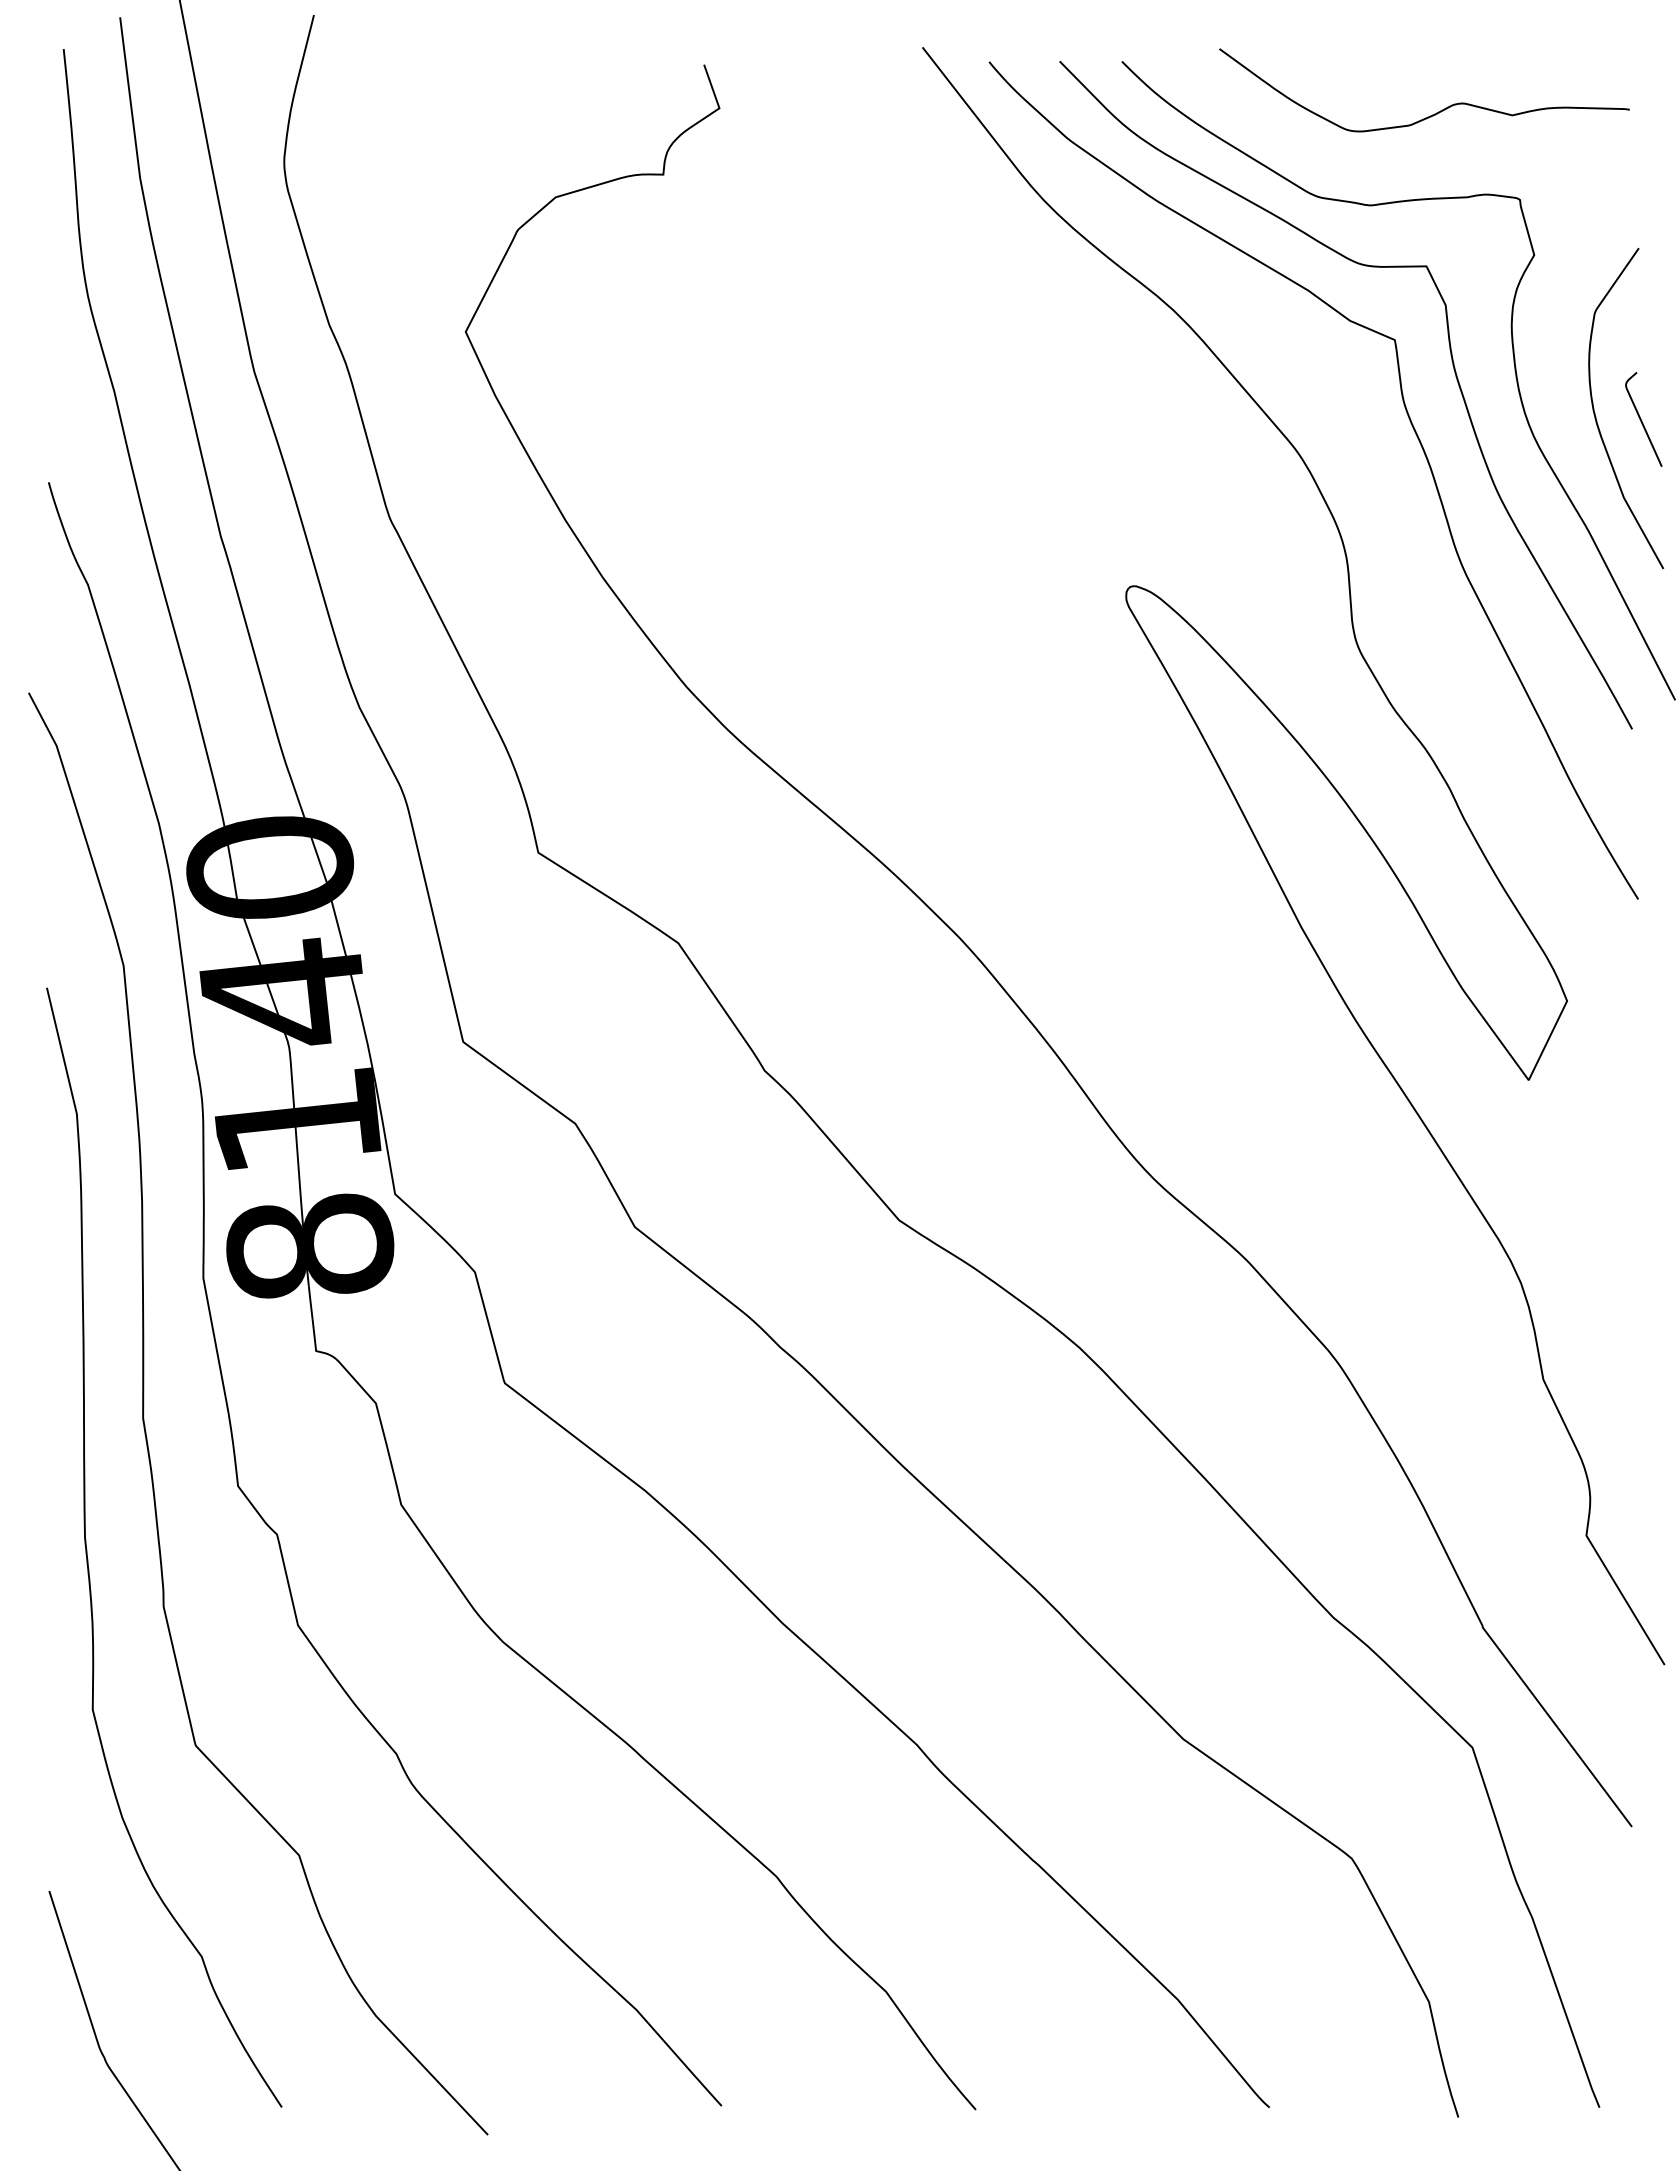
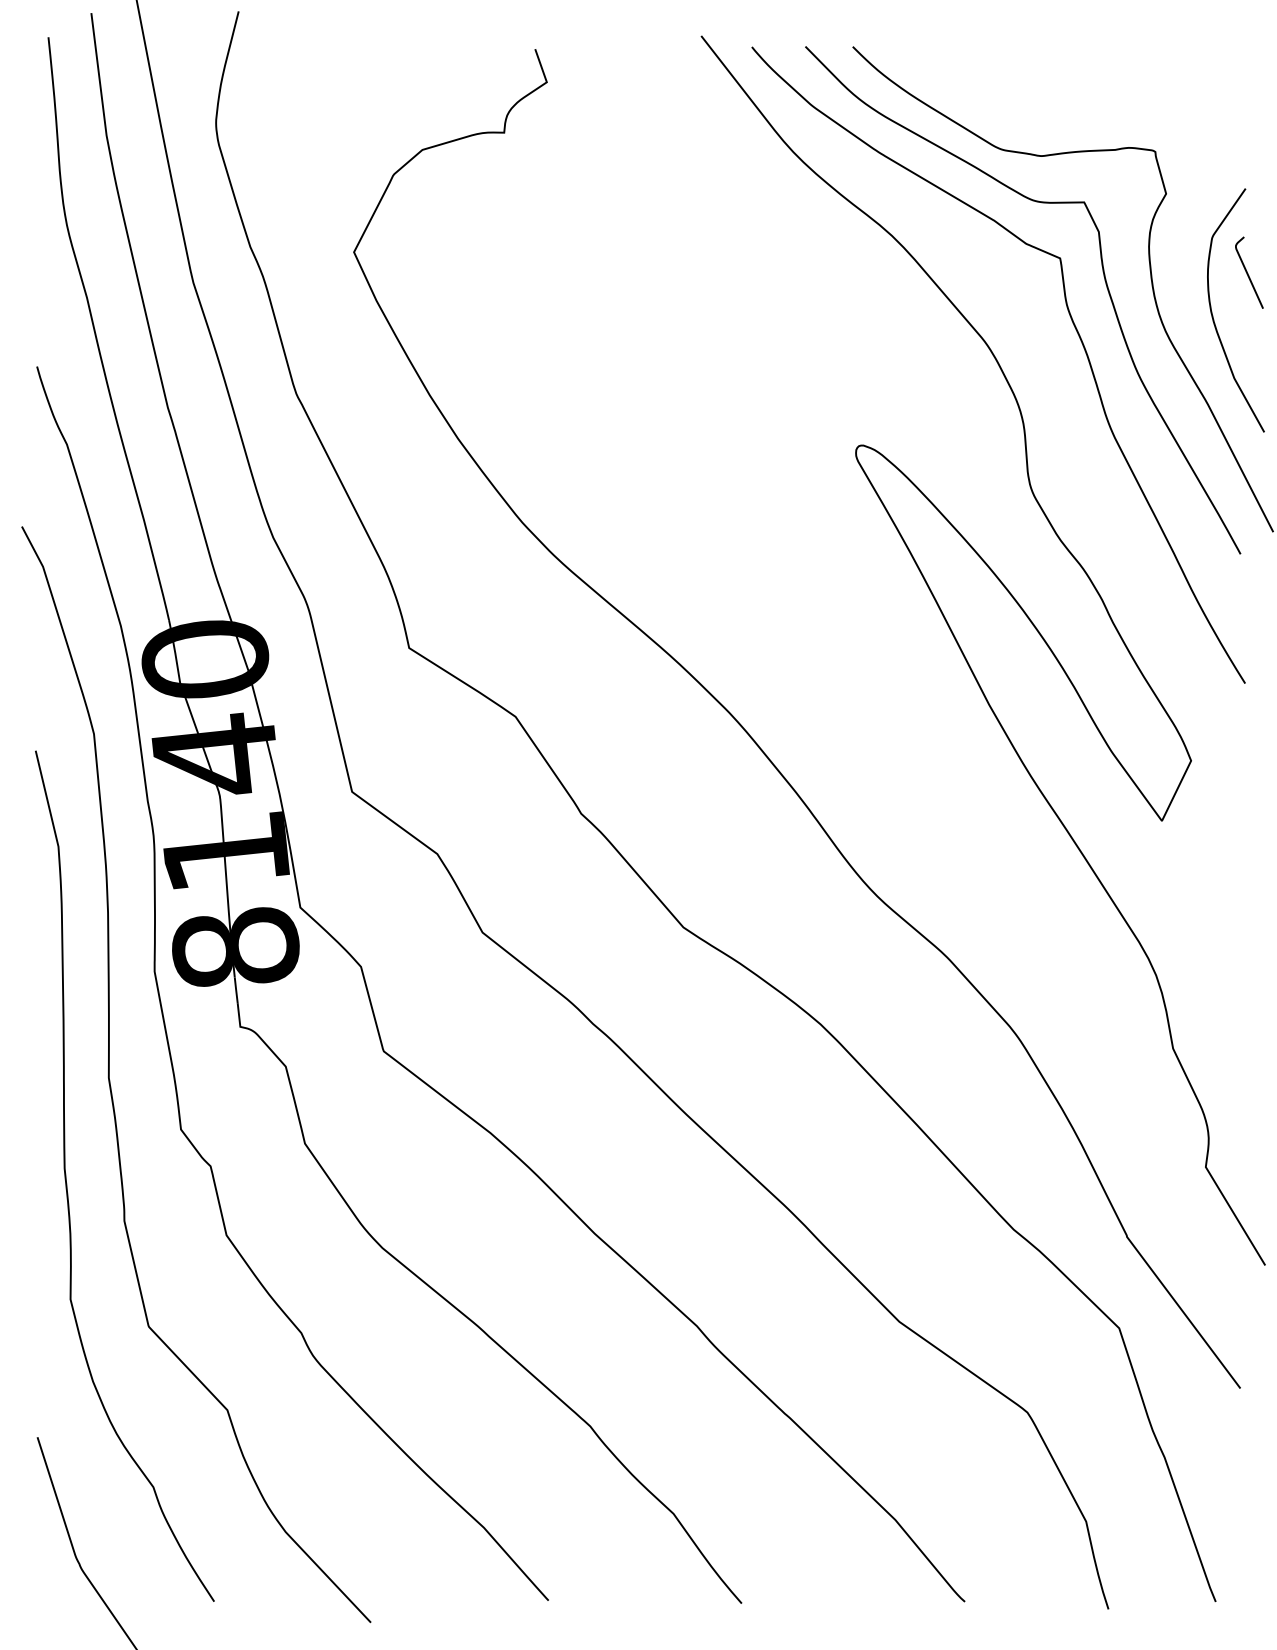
curve: (1436, 112) -> (1091, 85), removed
curve: (1642, 420) -> (1248, 273), moved

